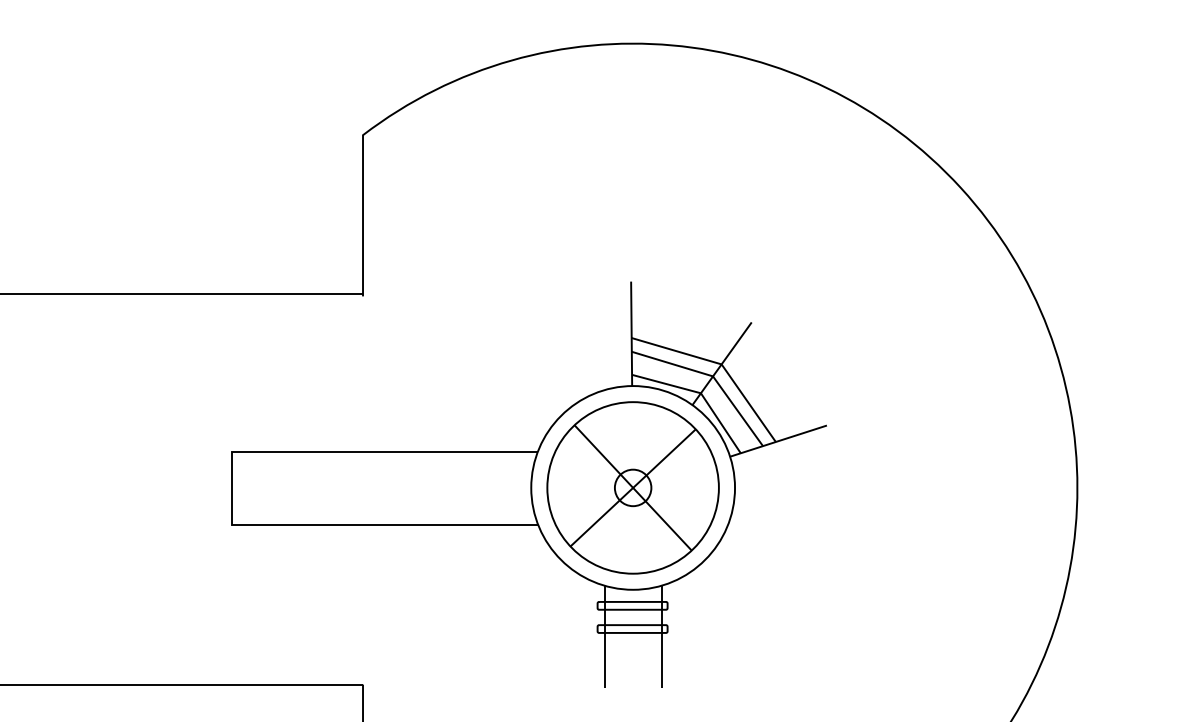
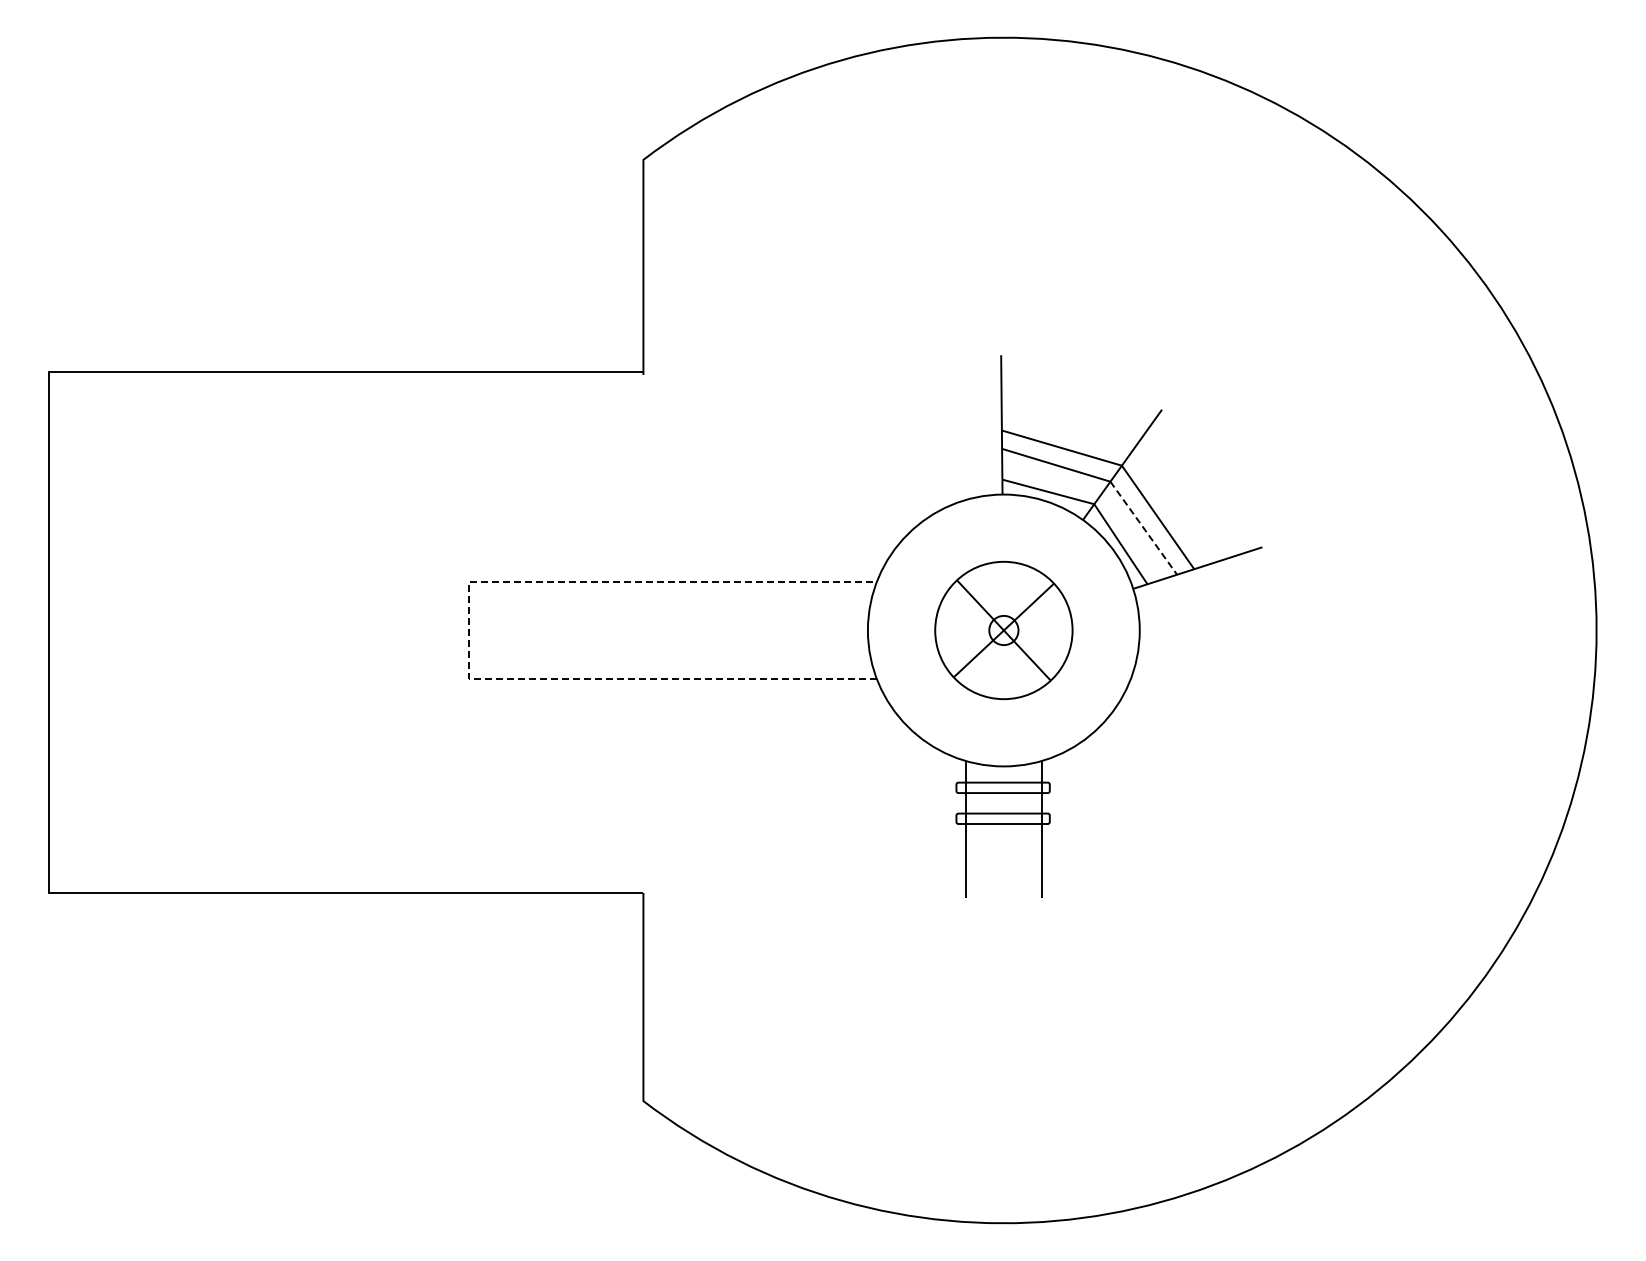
line: (738, 411) -> (1144, 528), solid -> dashed
line: (232, 487) -> (469, 630), solid -> dashed
part: (632, 487) -> (1003, 630), size x0.6

